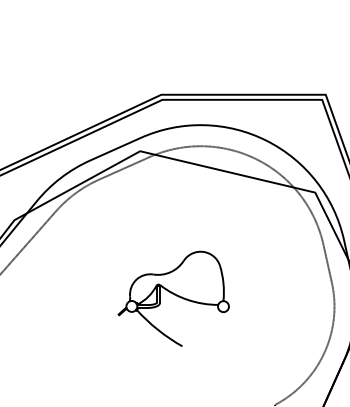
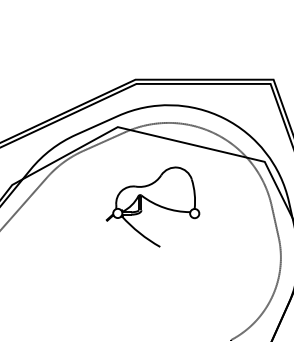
part: (173, 298) -> (152, 206), moved

